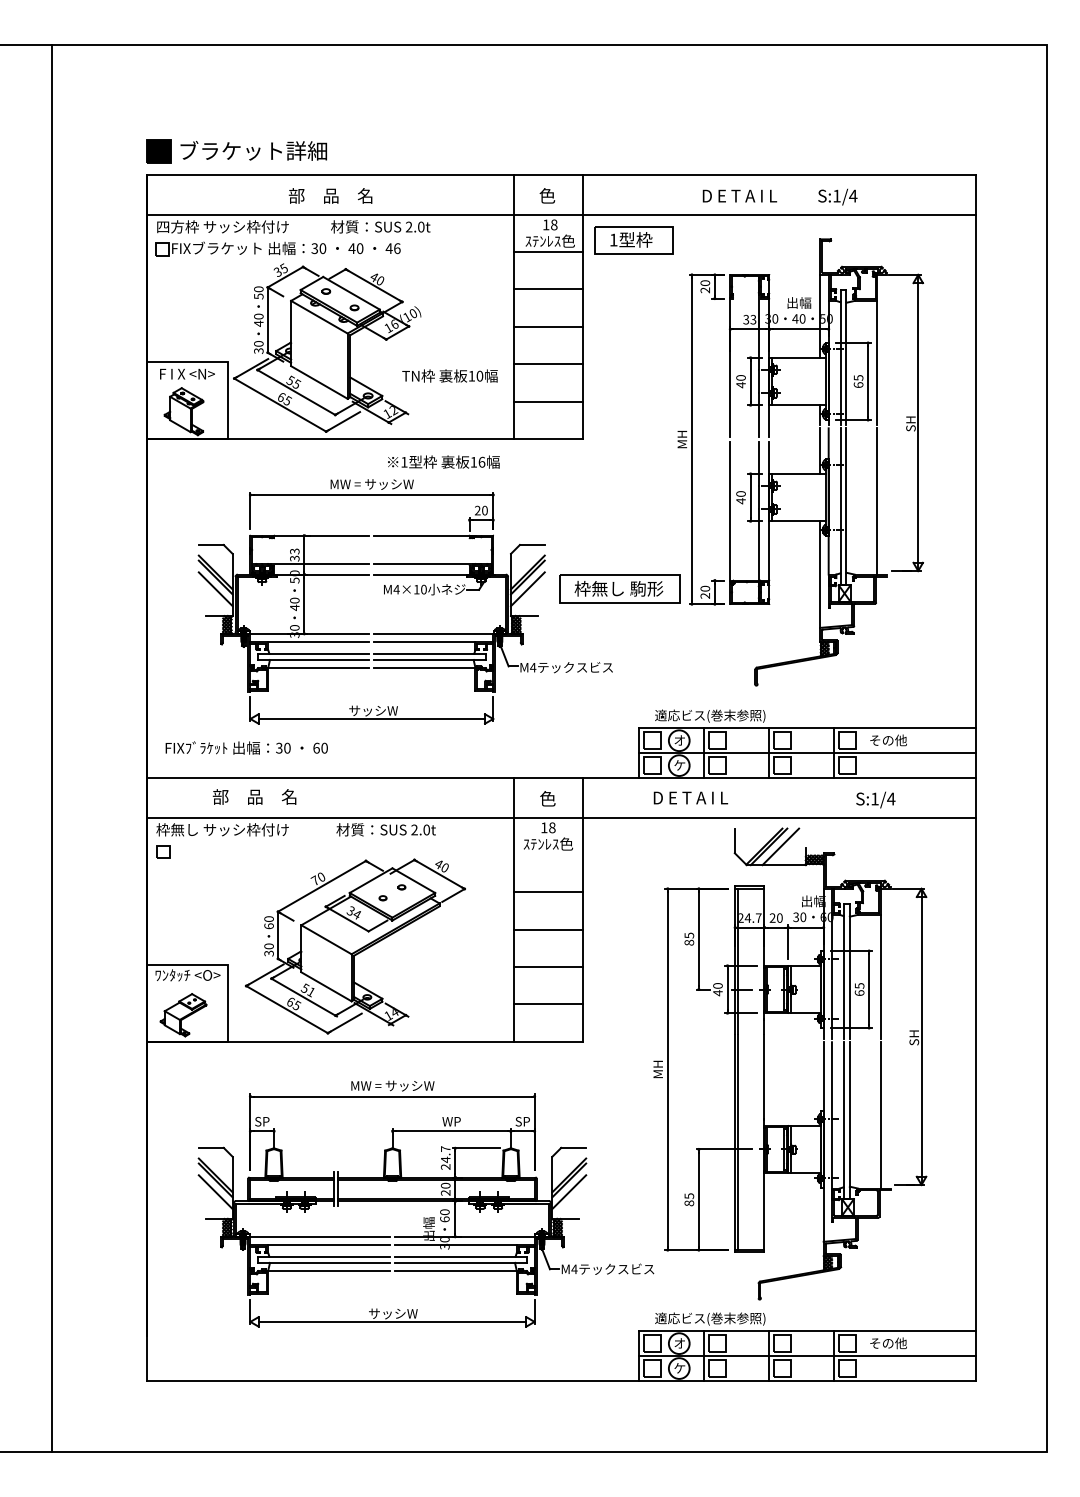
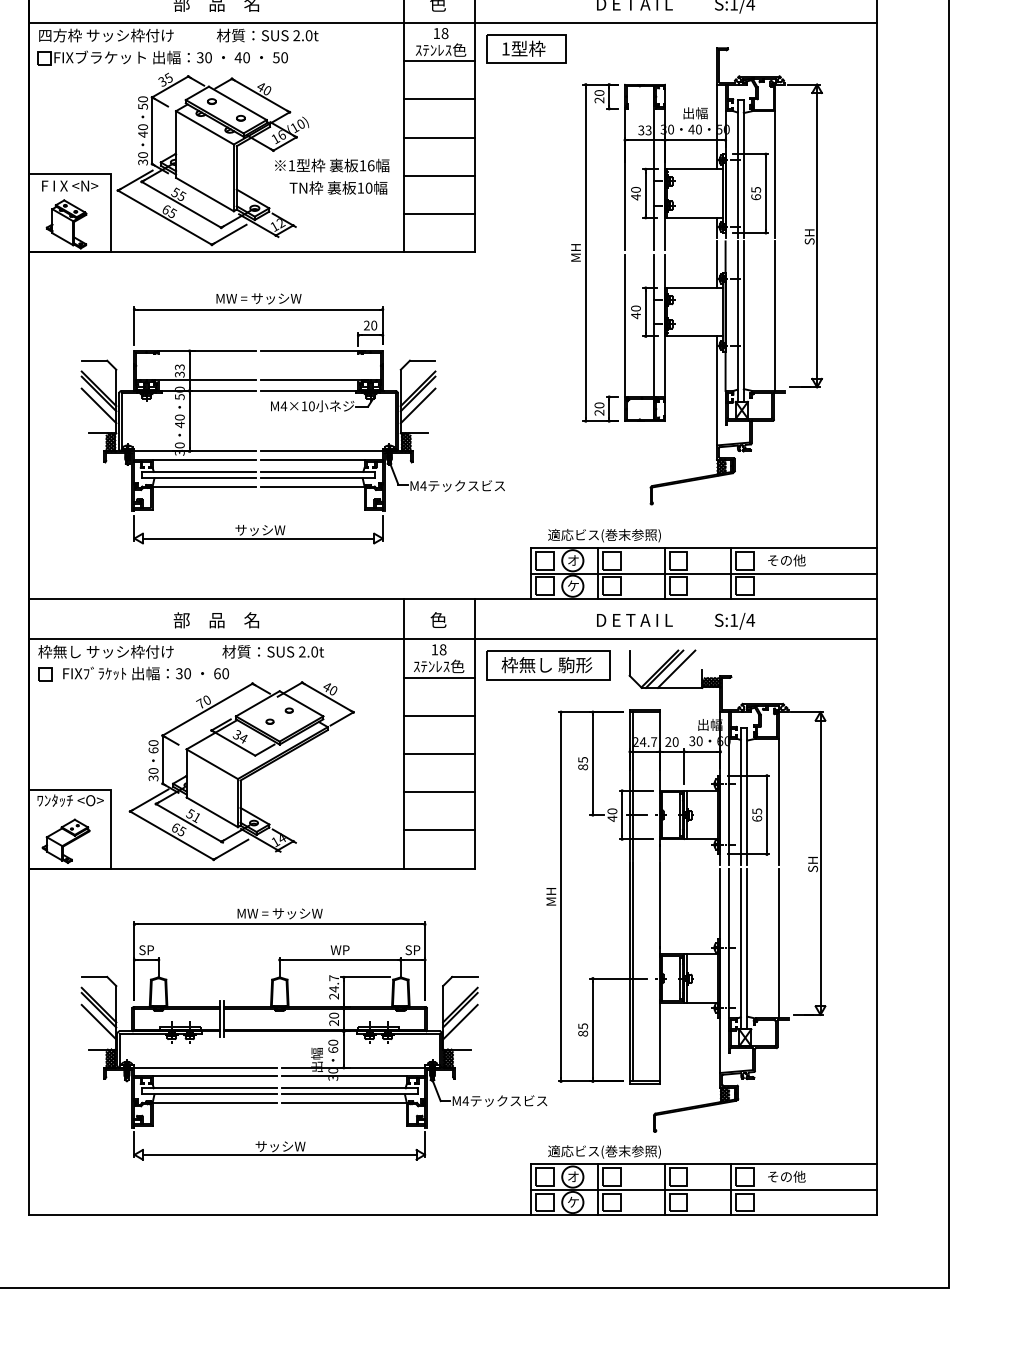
text: (392, 248) -> (279, 57), 46 -> 50
text: (443, 461) -> (331, 164), moved
part: (619, 588) -> (547, 664), moved
text: (246, 747) -> (145, 672), moved
text: (254, 796) -> (216, 619), moved
text: (690, 797) -> (634, 619), moved
text: (875, 799) -> (734, 620), moved
line: (548, 854) -> (439, 677), added

